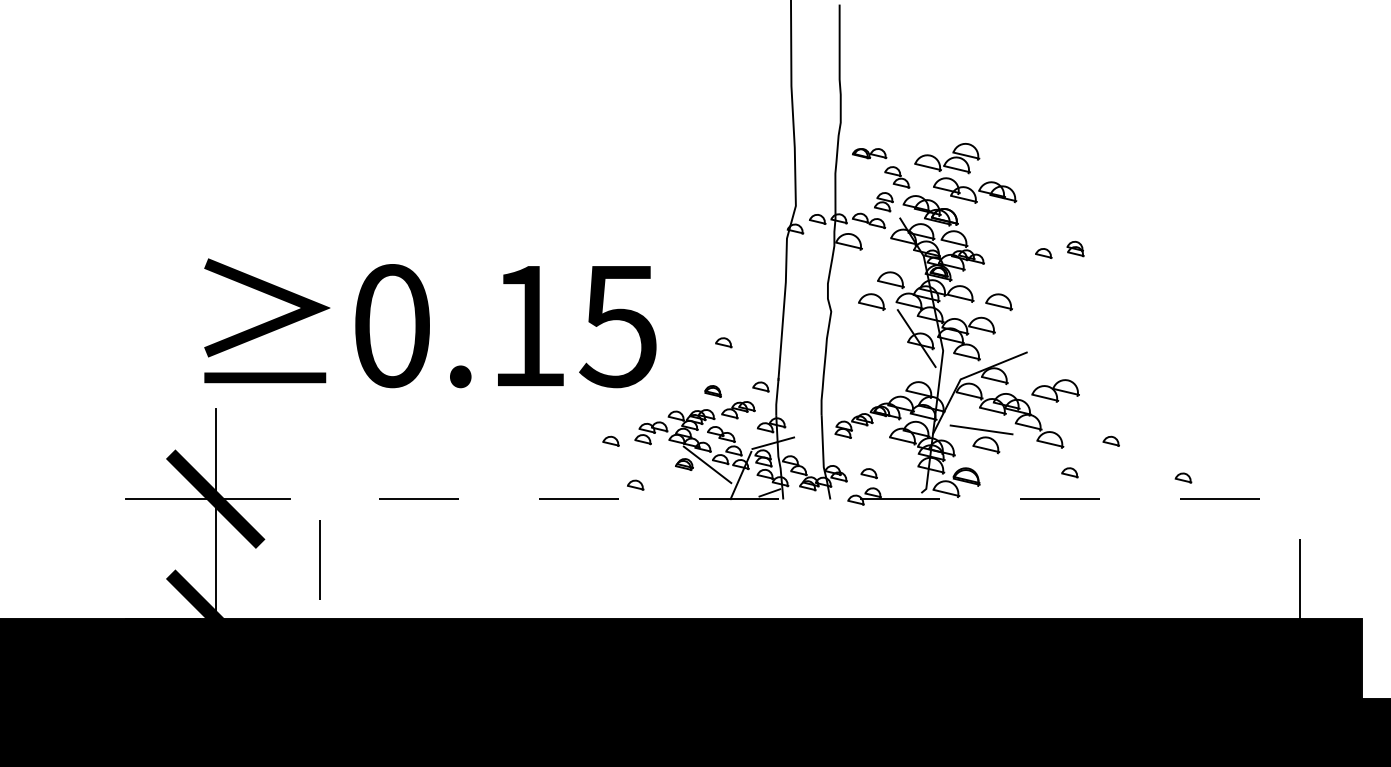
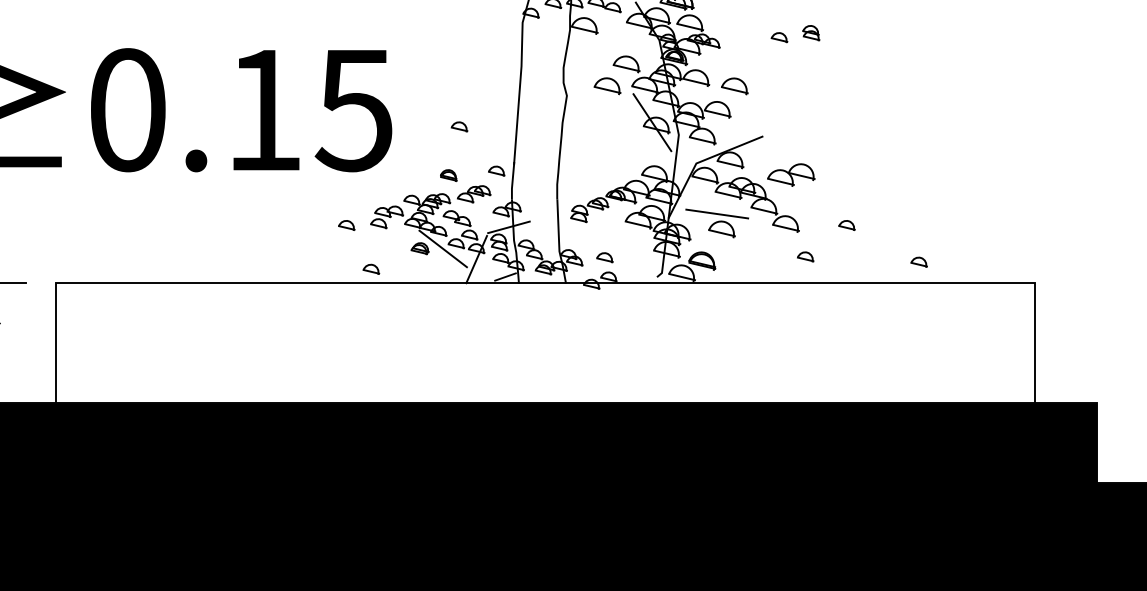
line: (810, 499) -> (546, 283), dashed -> solid

